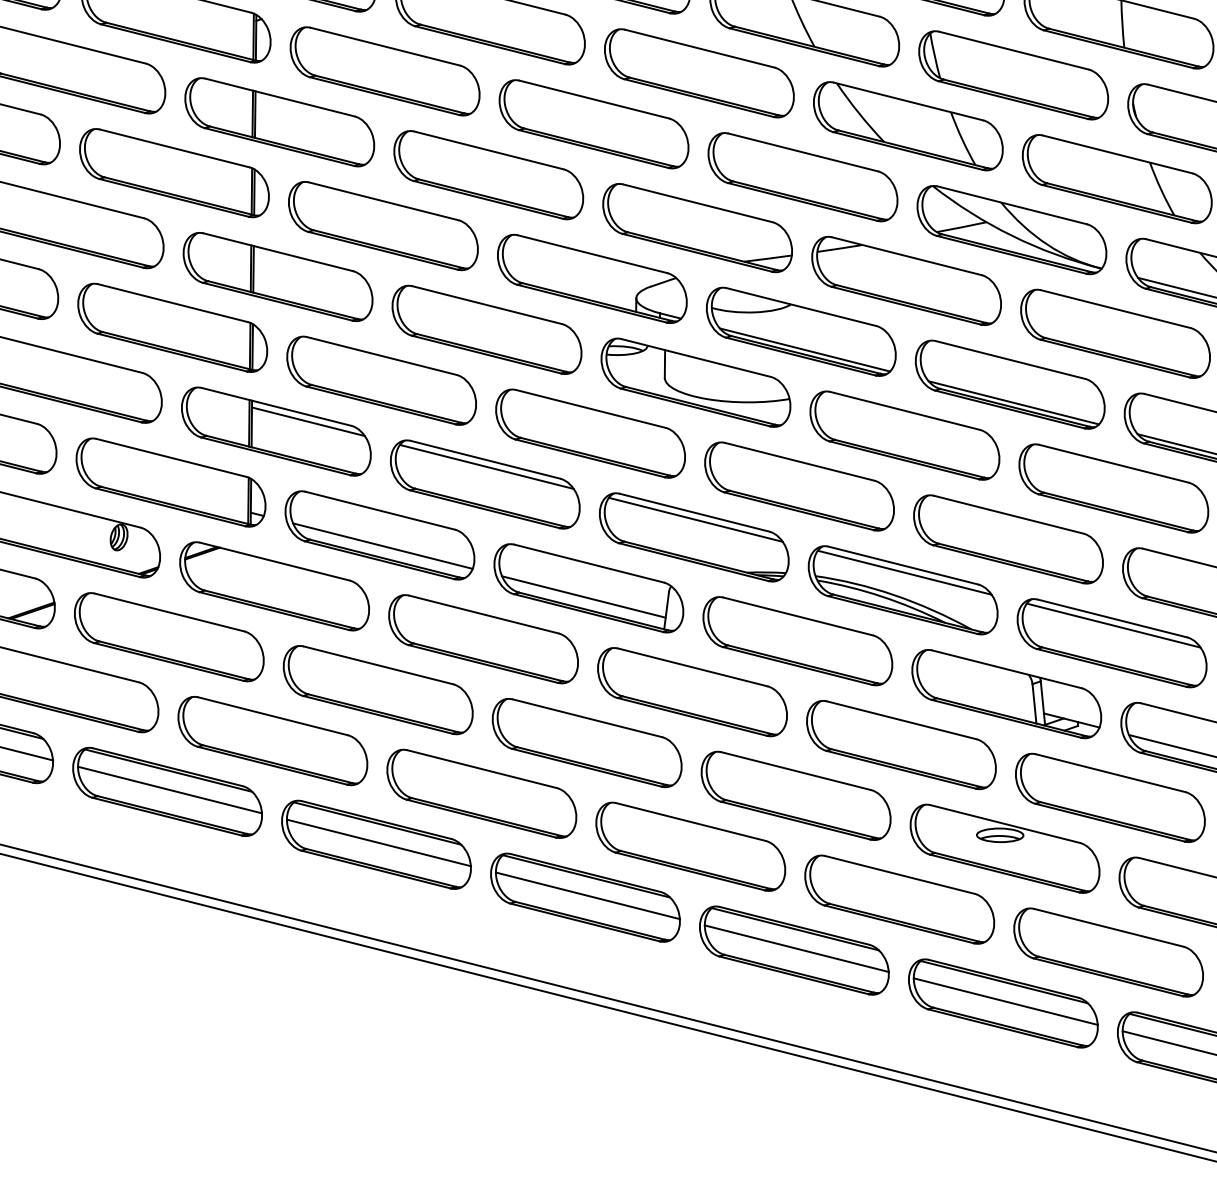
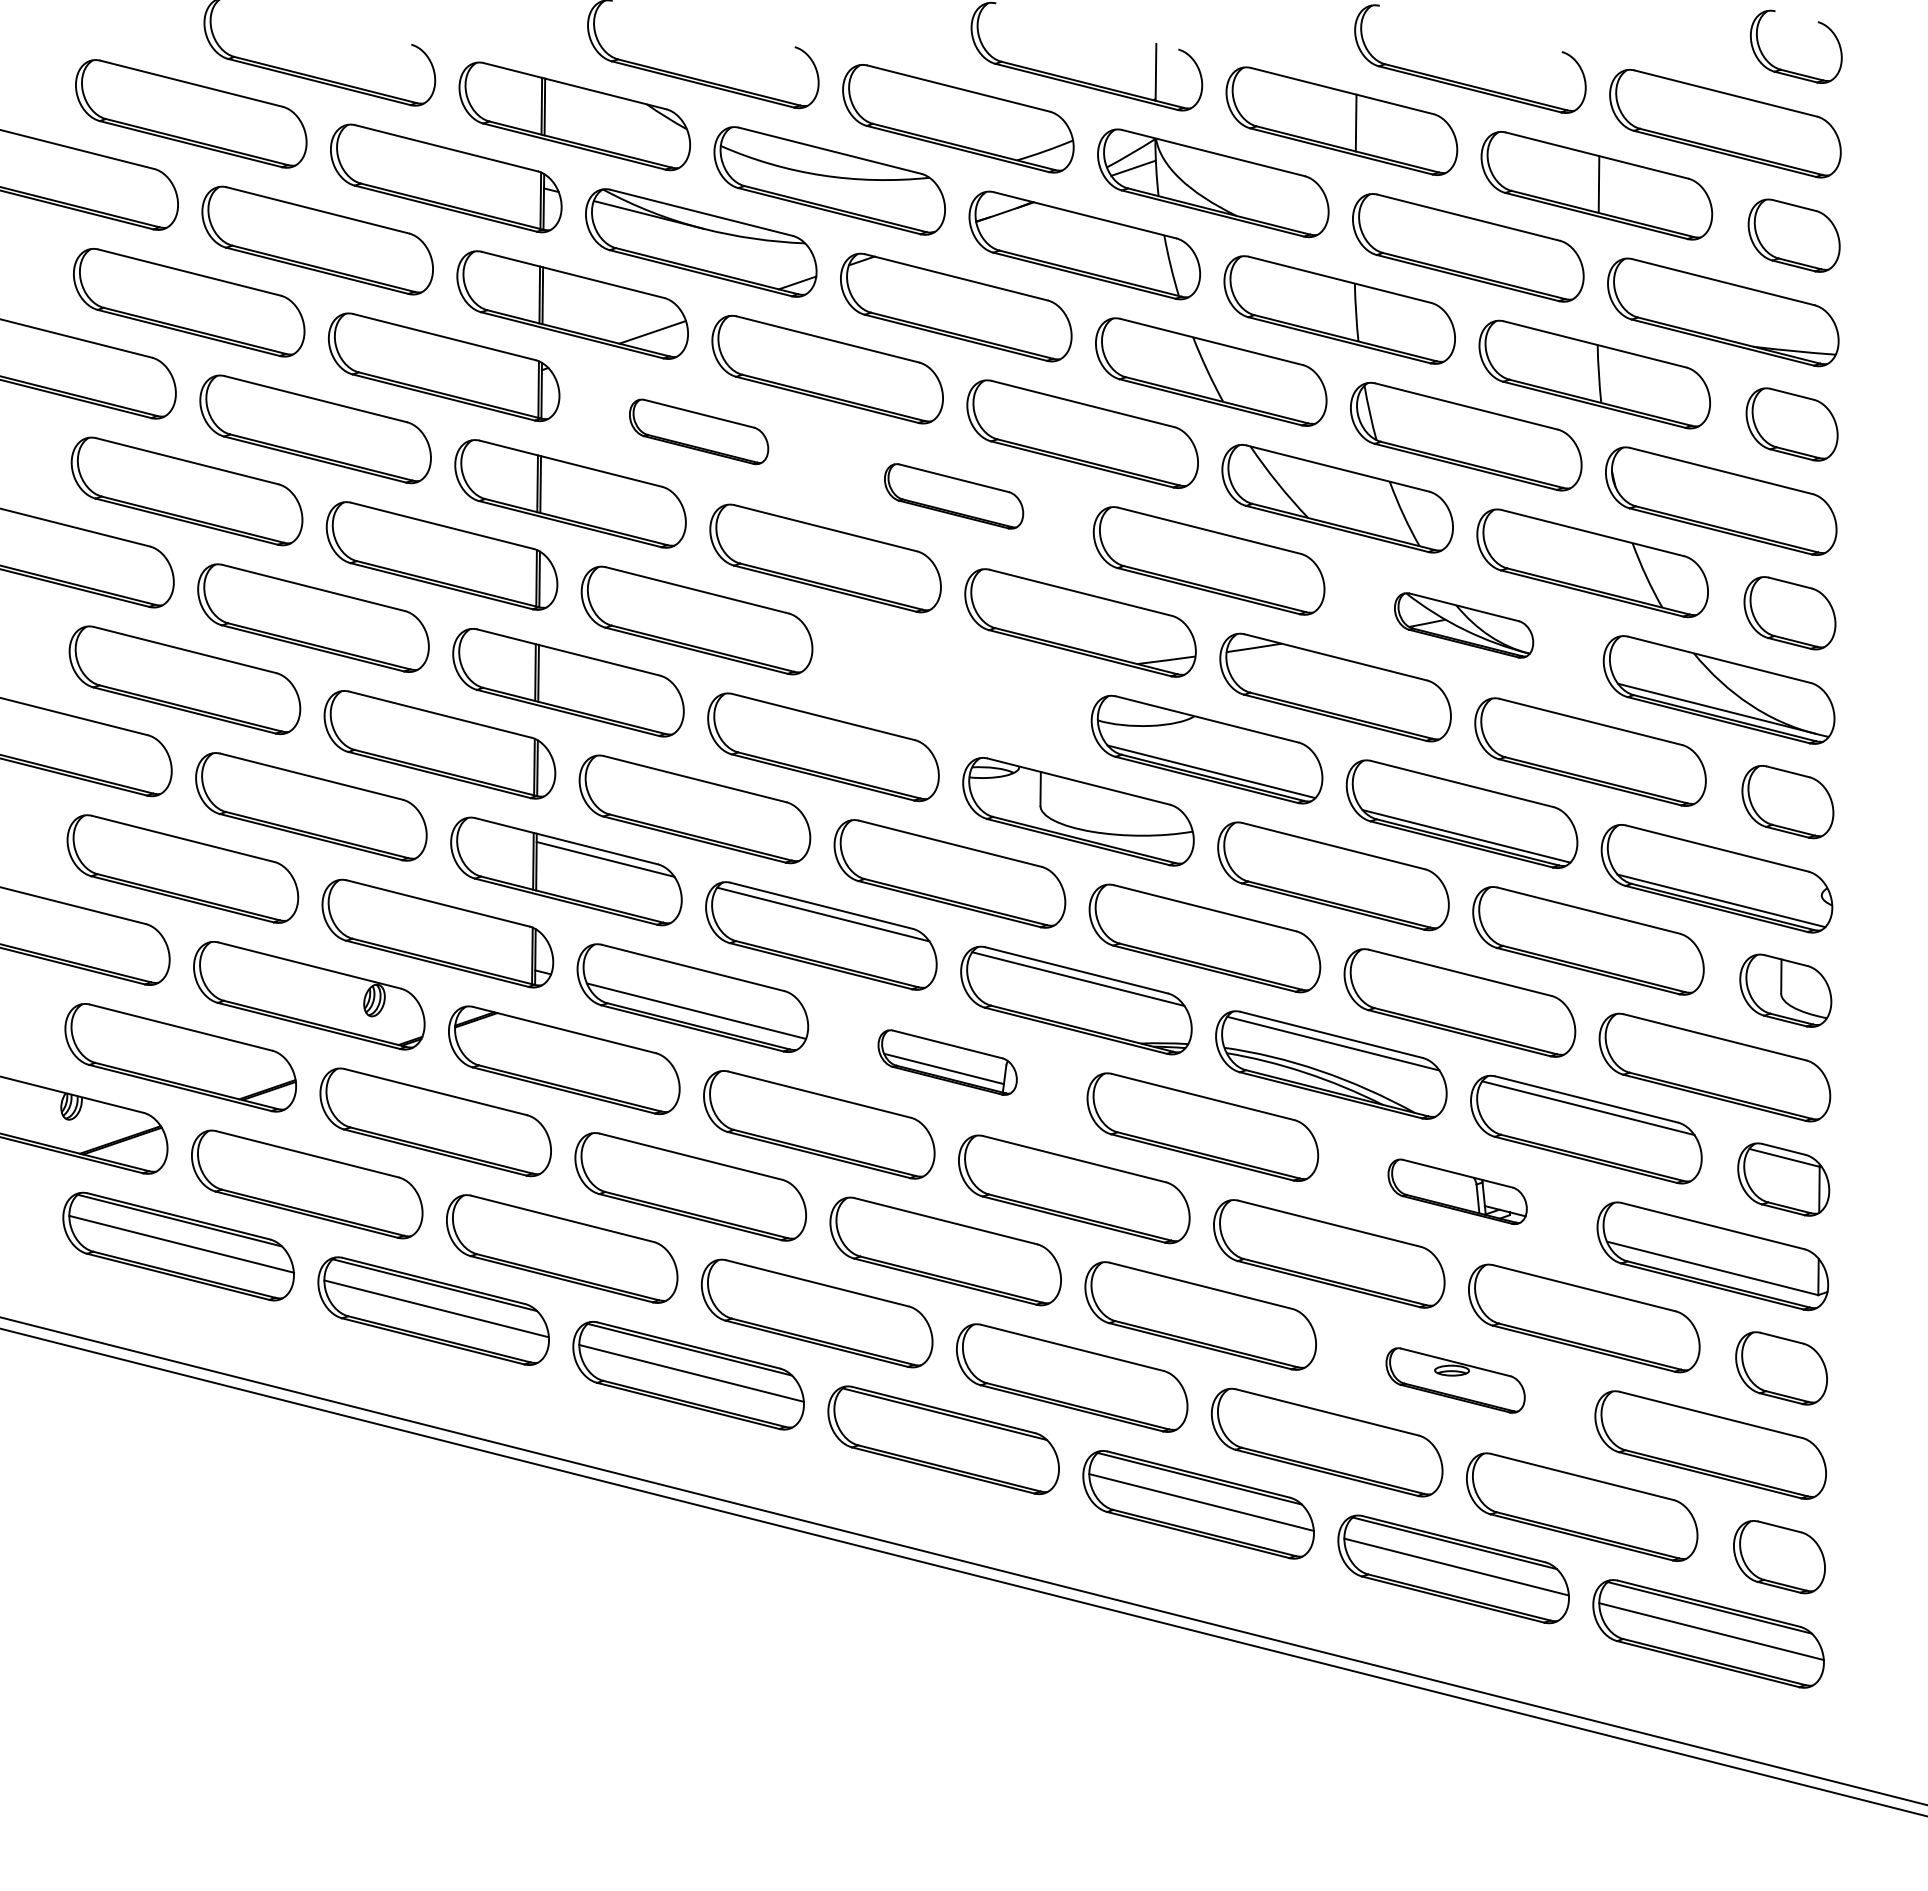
part: (384, 71) -> (698, 431), size x0.6
part: (593, 124) -> (953, 496), size x0.6
part: (1011, 230) -> (1463, 625), size x0.6
part: (591, 278) -> (951, 684), removed
part: (588, 588) -> (947, 1062), size x0.6
part: (1006, 693) -> (1457, 1191), size x0.6
part: (1004, 848) -> (1455, 1380), size x0.6
line: (587, 895) -> (946, 1437), removed

